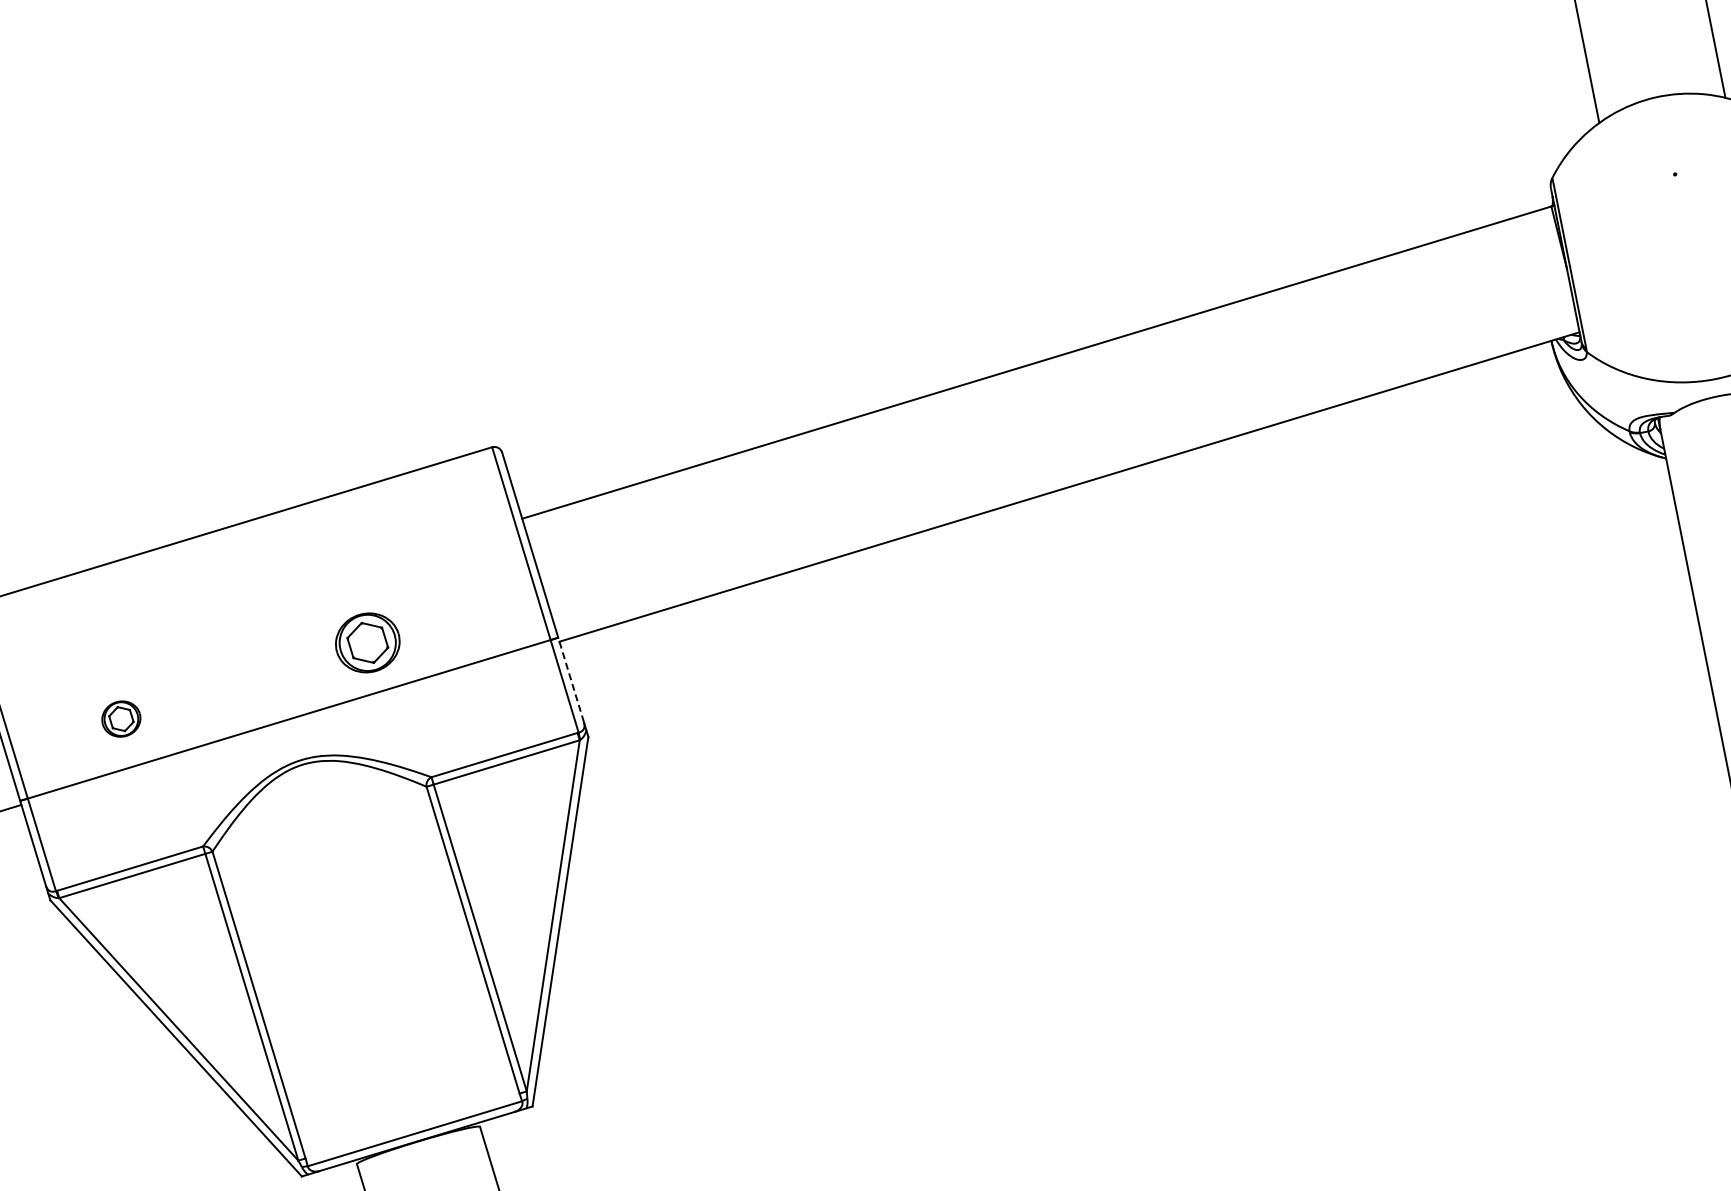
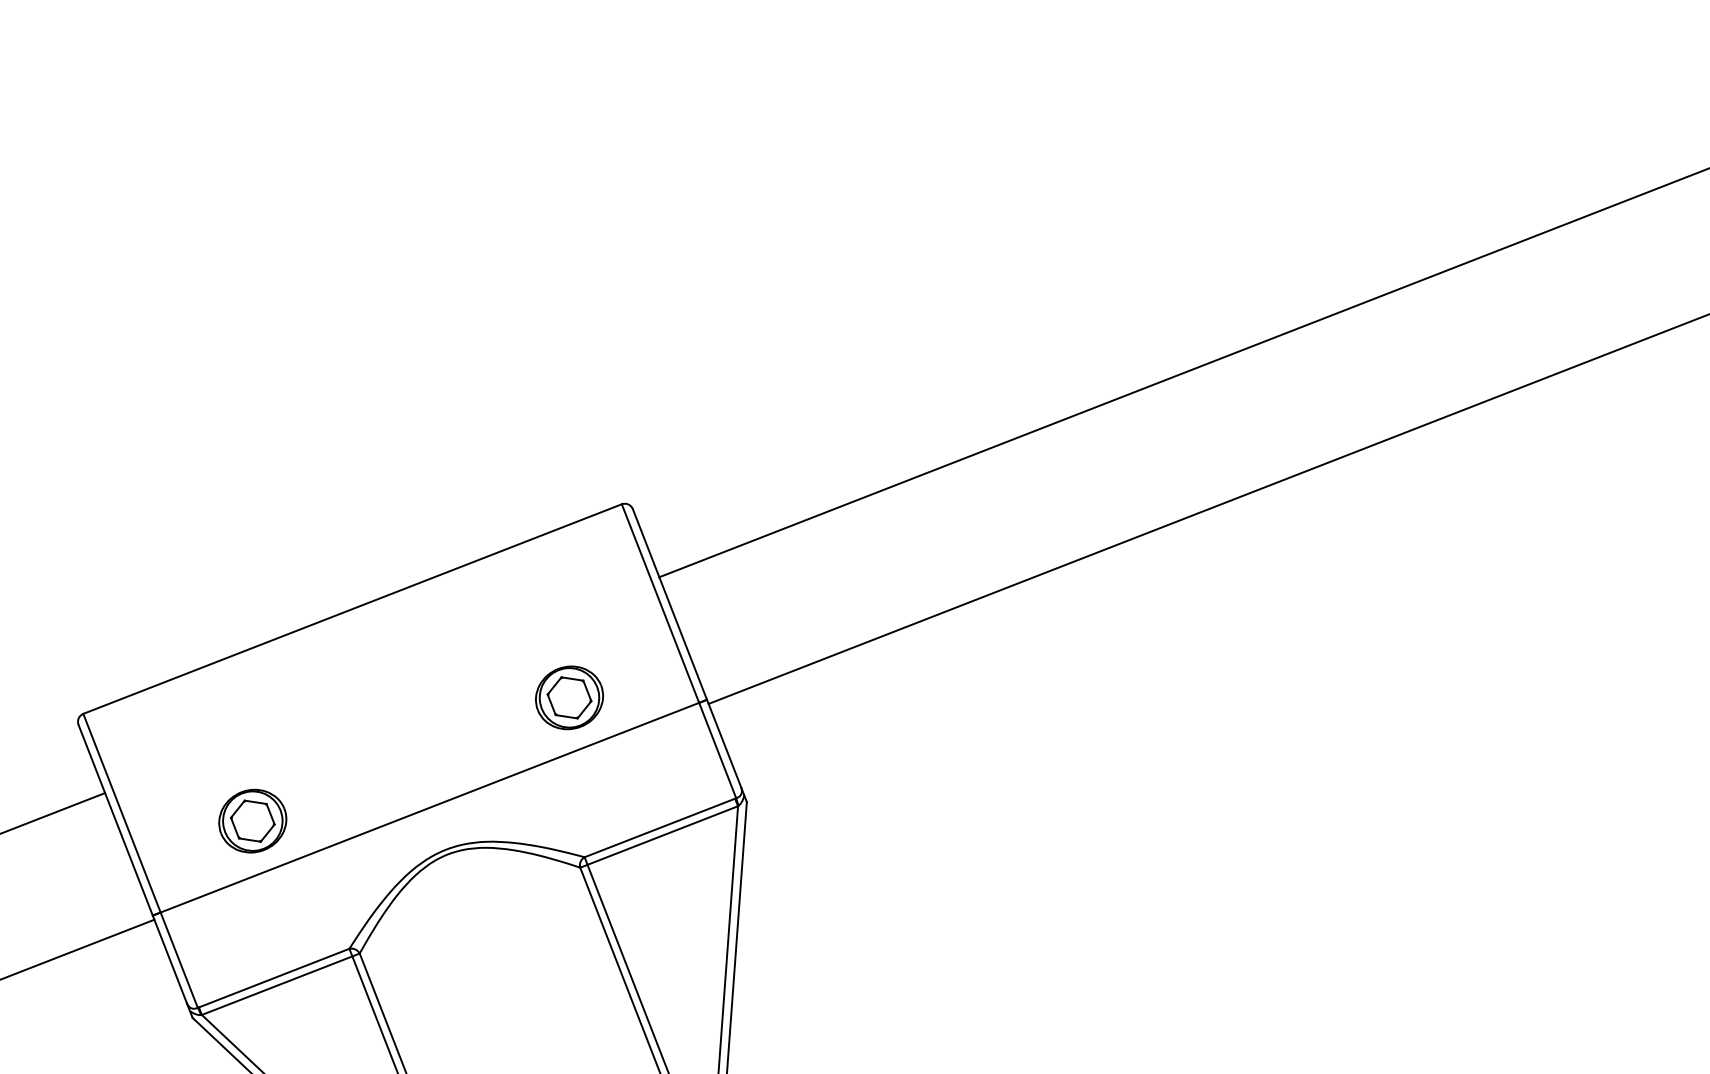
part: (367, 642) -> (569, 697), moved
line: (570, 679) -> (723, 742), dashed -> solid
part: (121, 718) -> (252, 820), size x1.67

